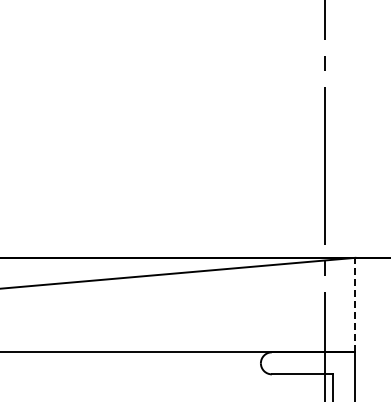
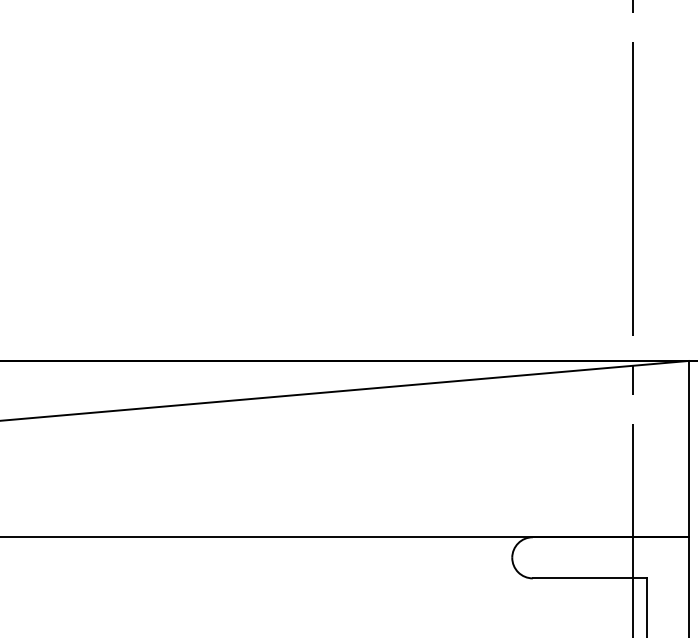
line: (355, 304) -> (688, 448), dashed -> solid

